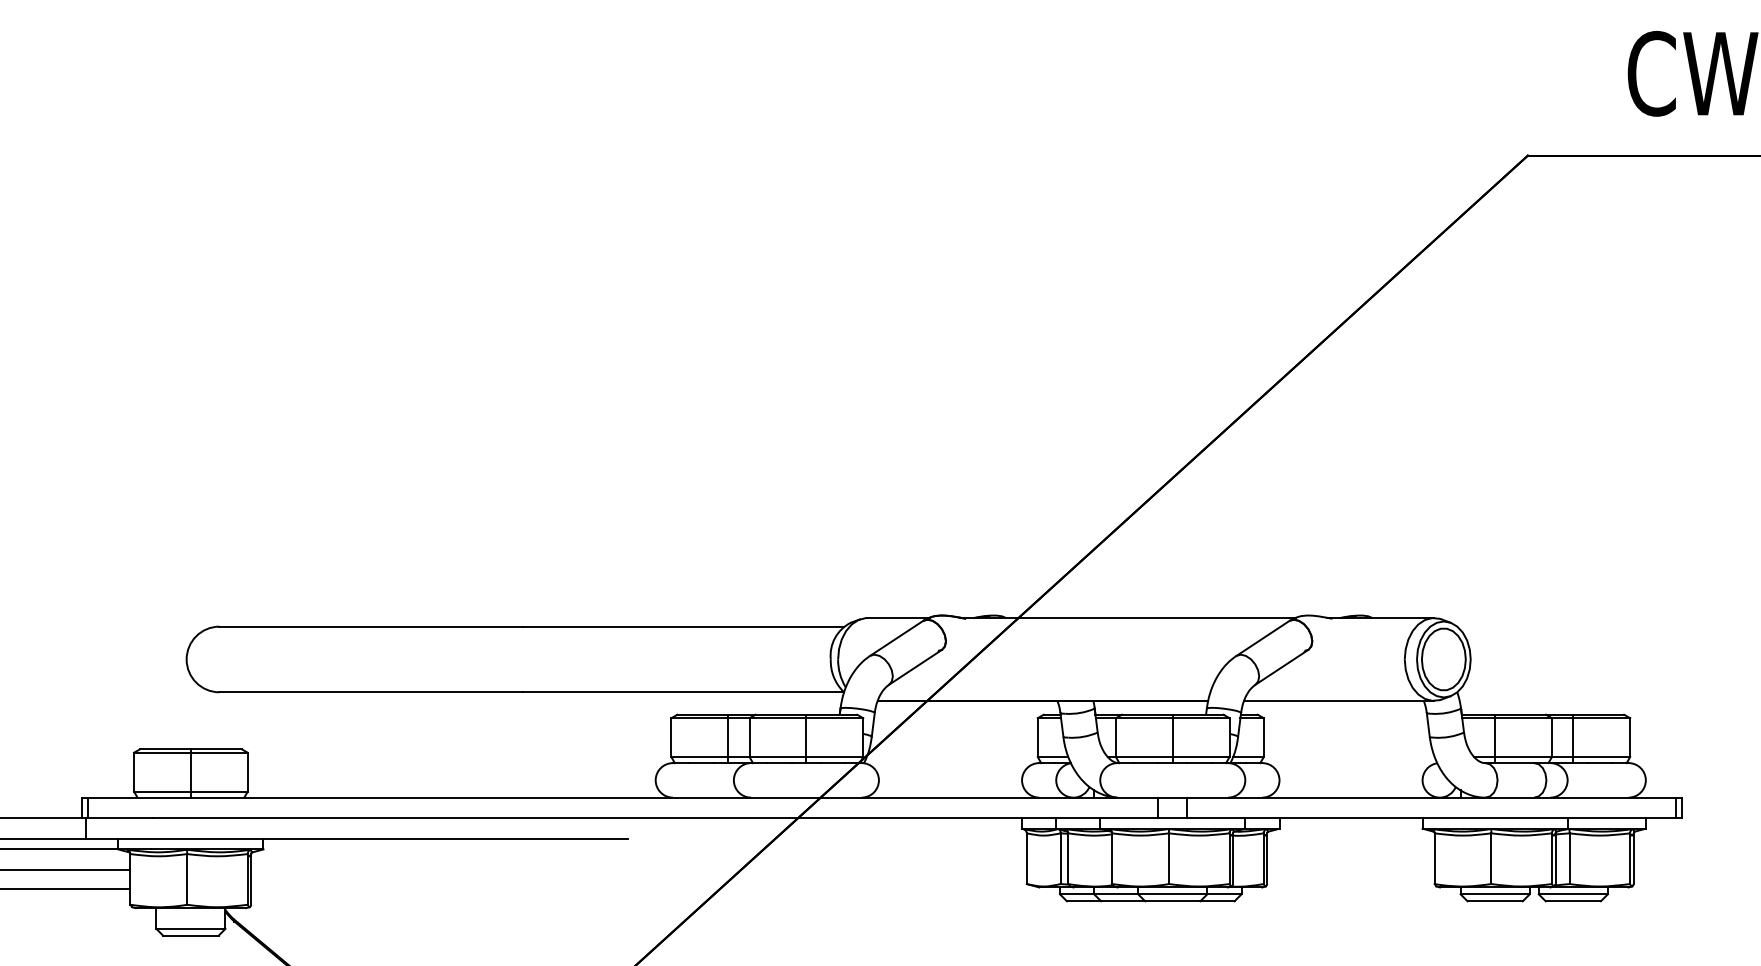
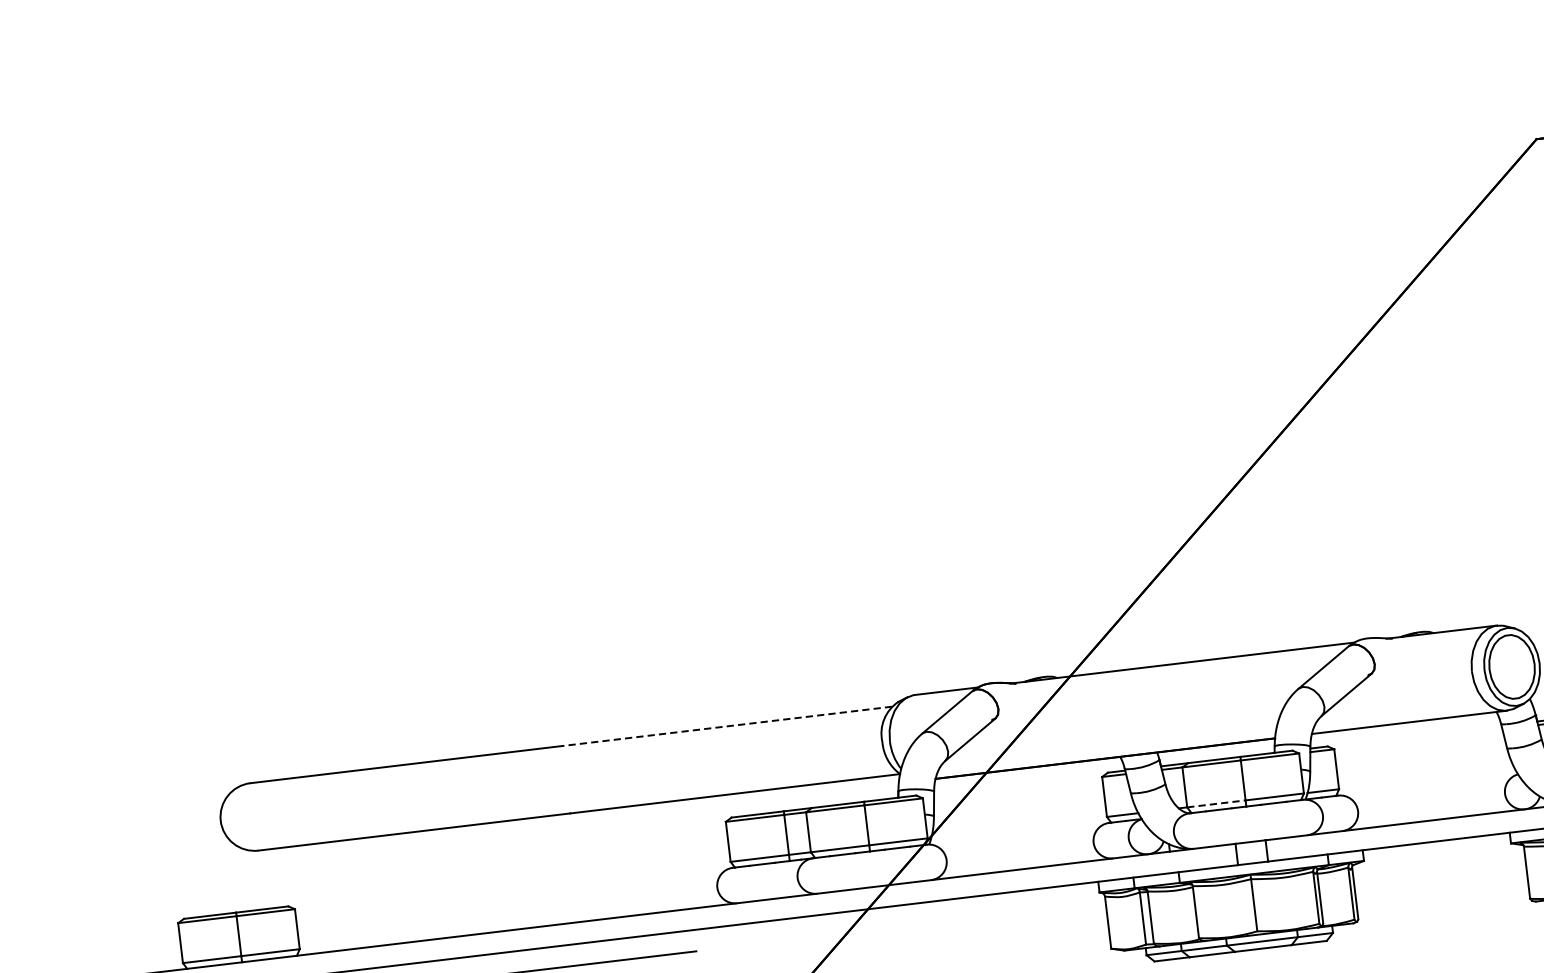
line: (683, 626) -> (727, 726), solid -> dashed
line: (1144, 757) -> (1216, 804), solid -> dashed

